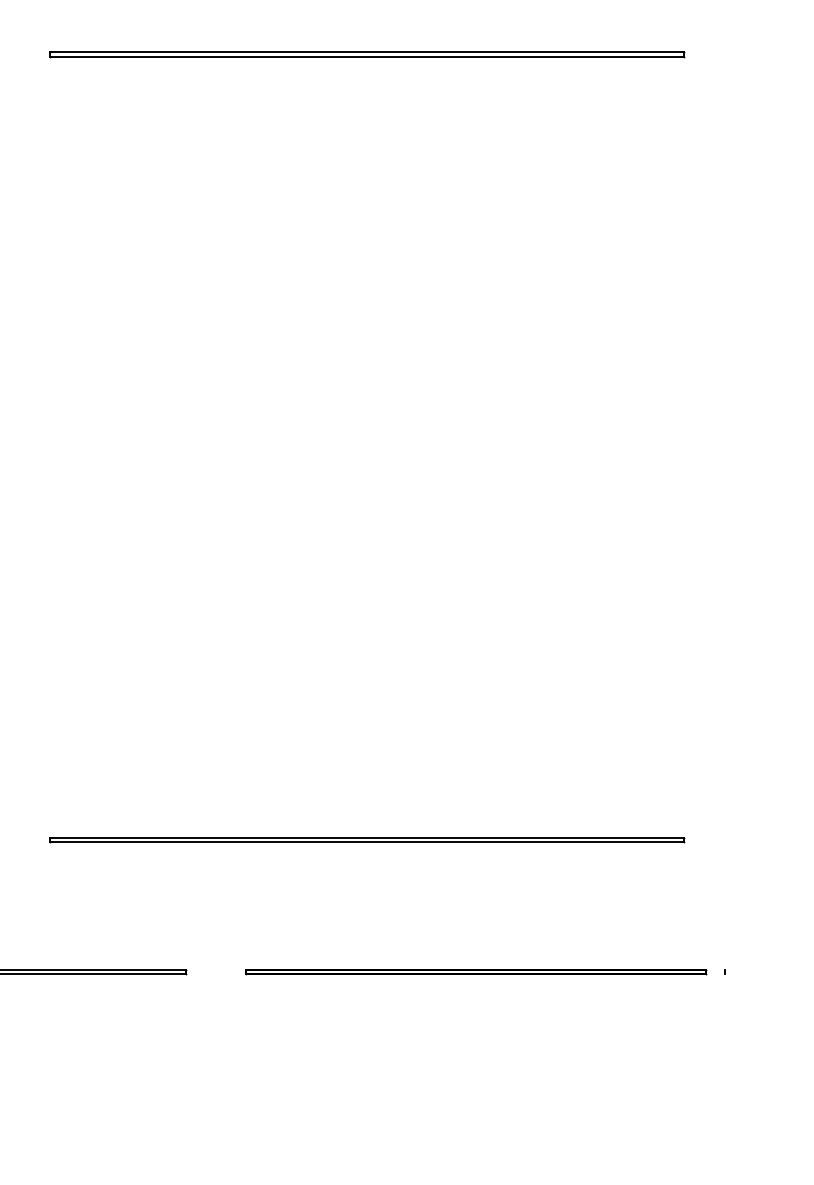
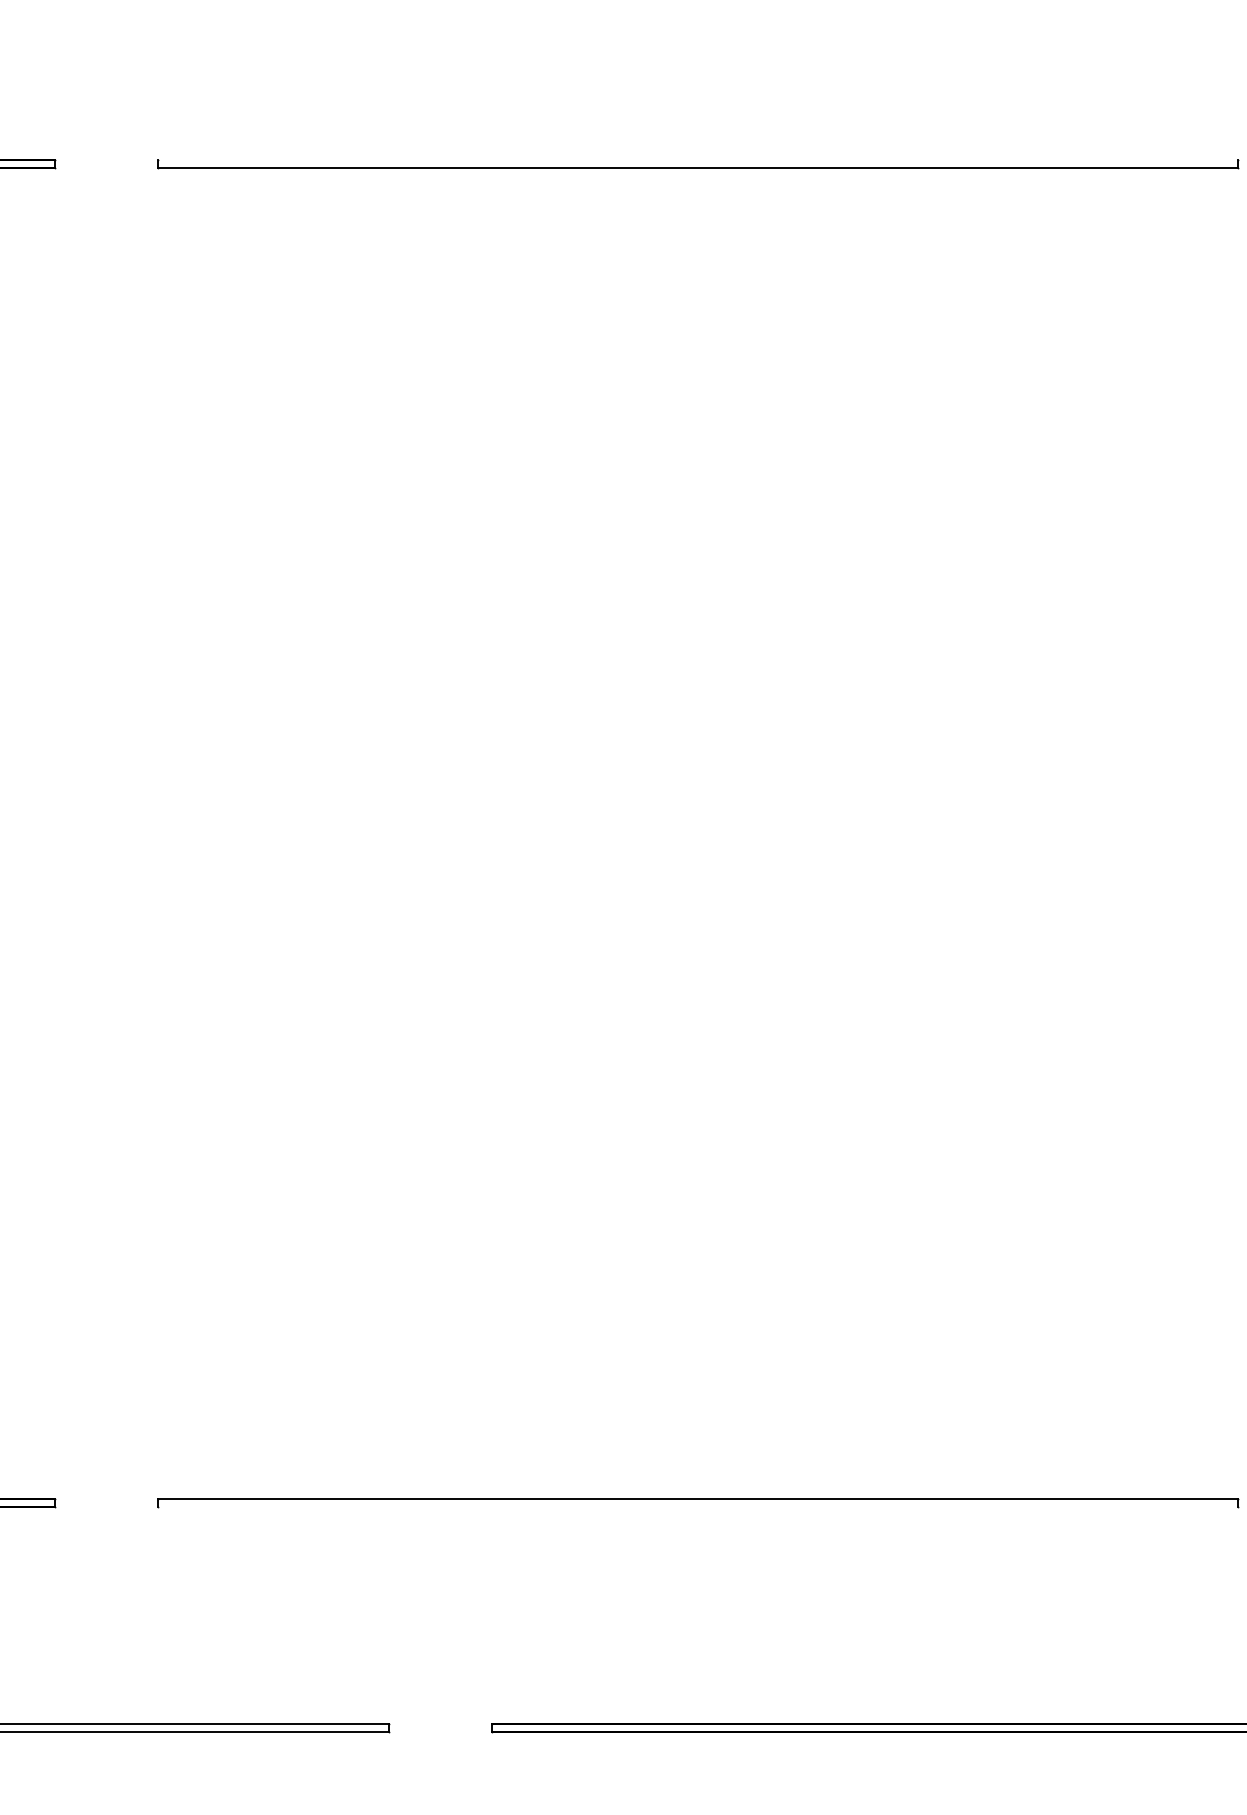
line: (366, 52) -> (697, 159), removed
line: (366, 842) -> (697, 1507), removed

